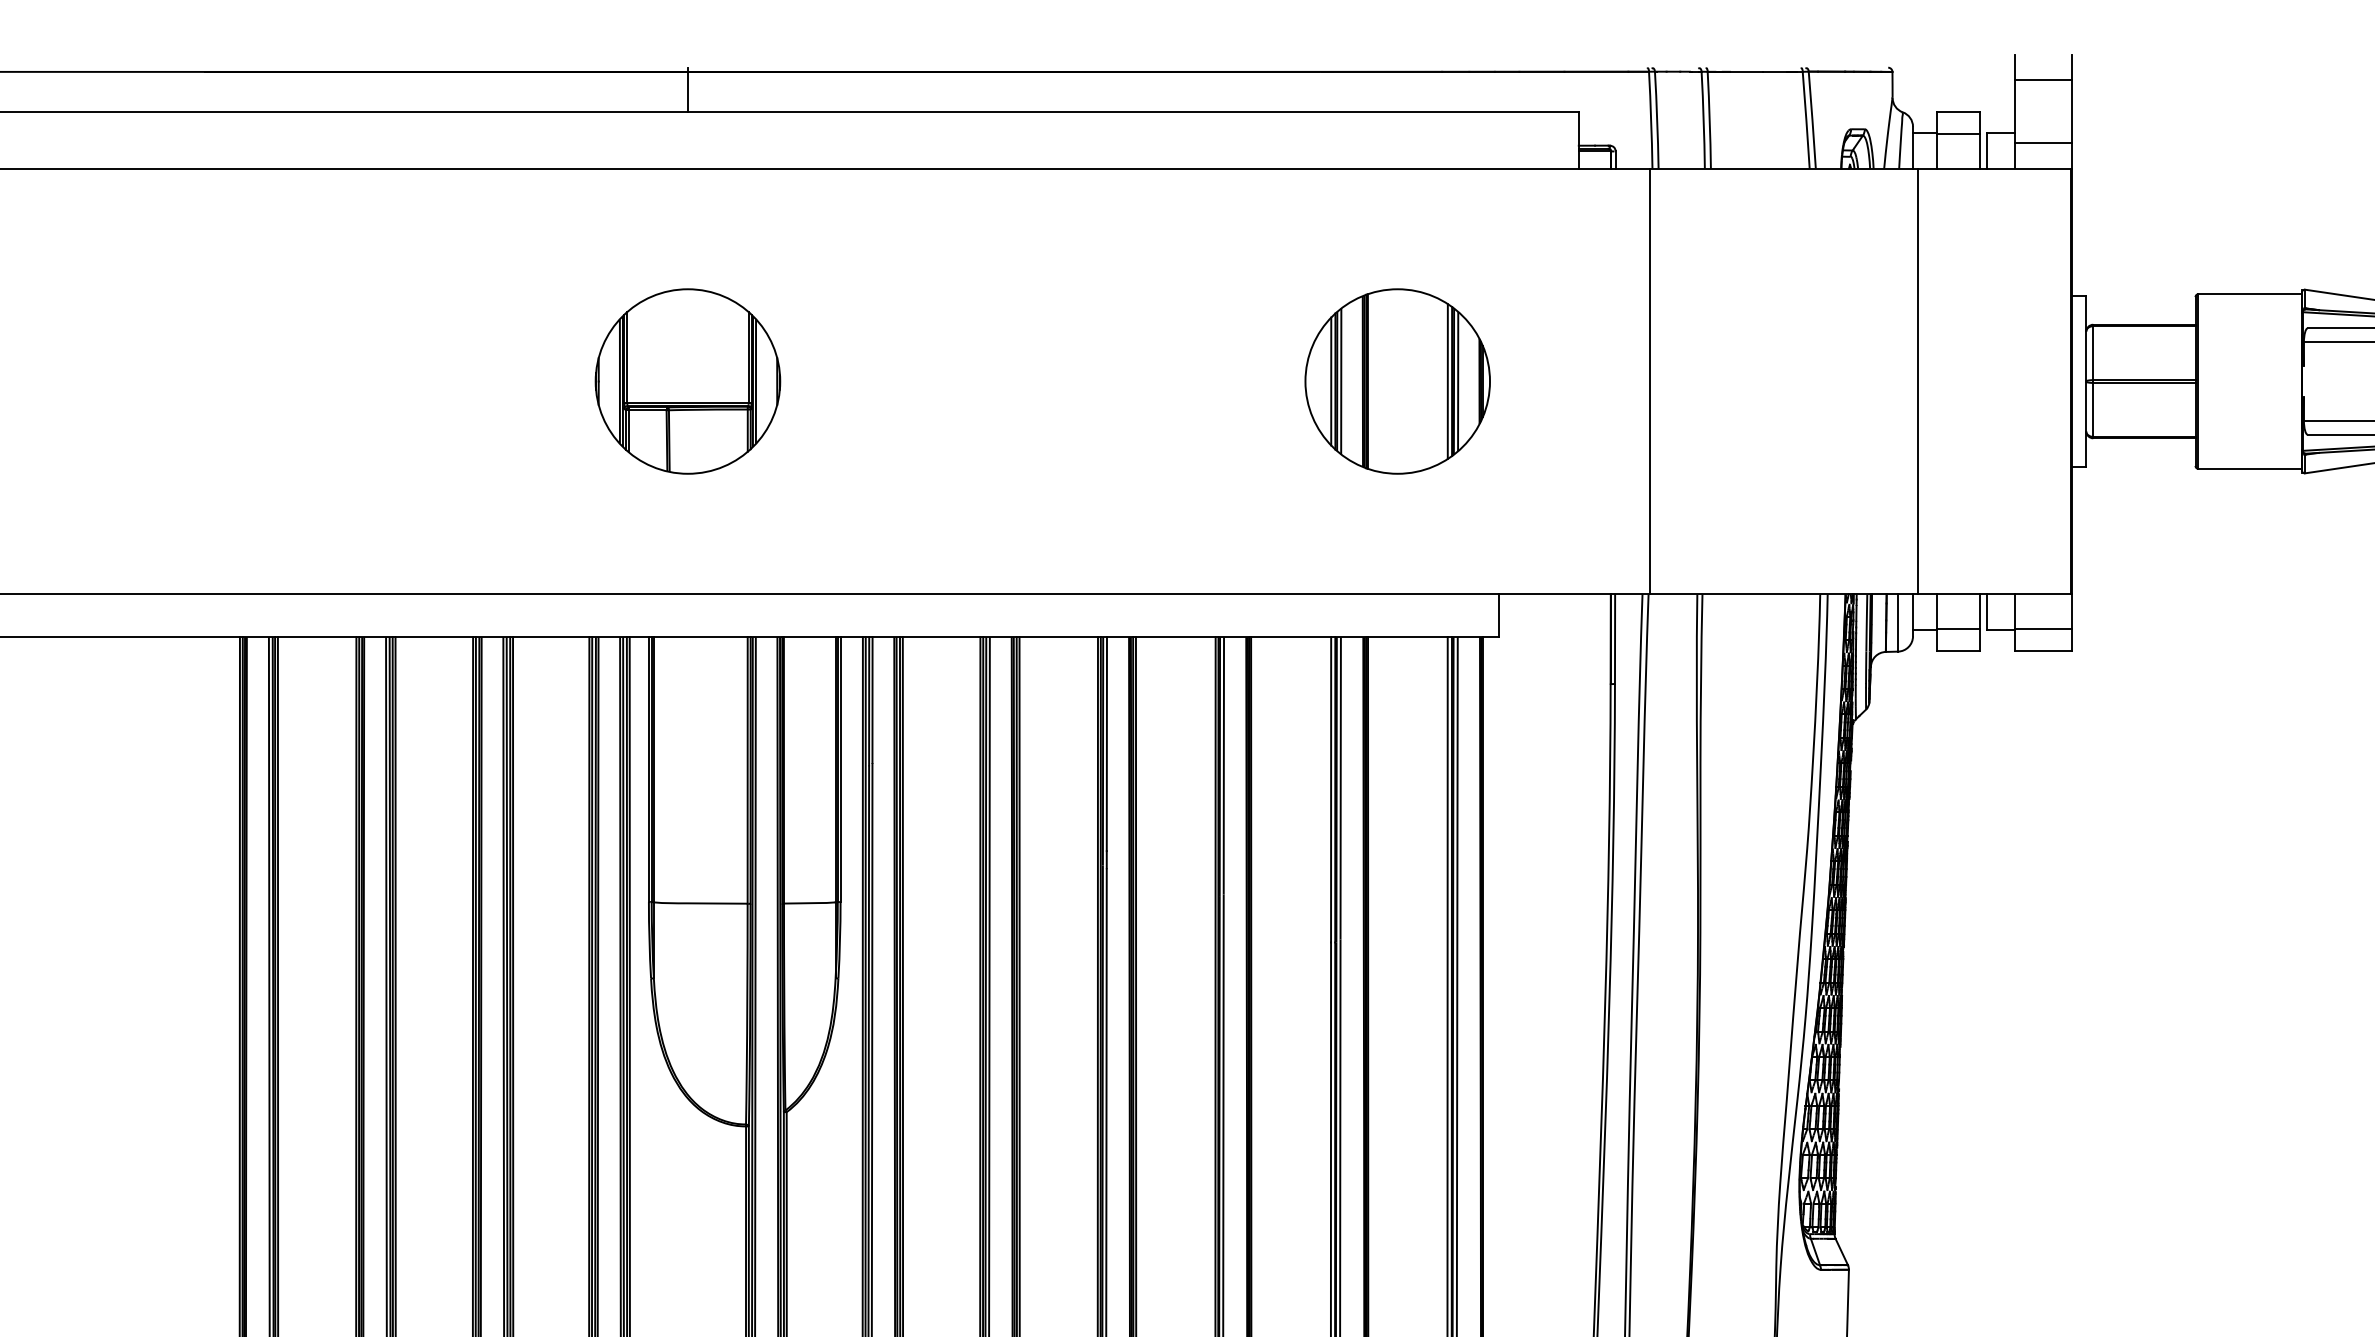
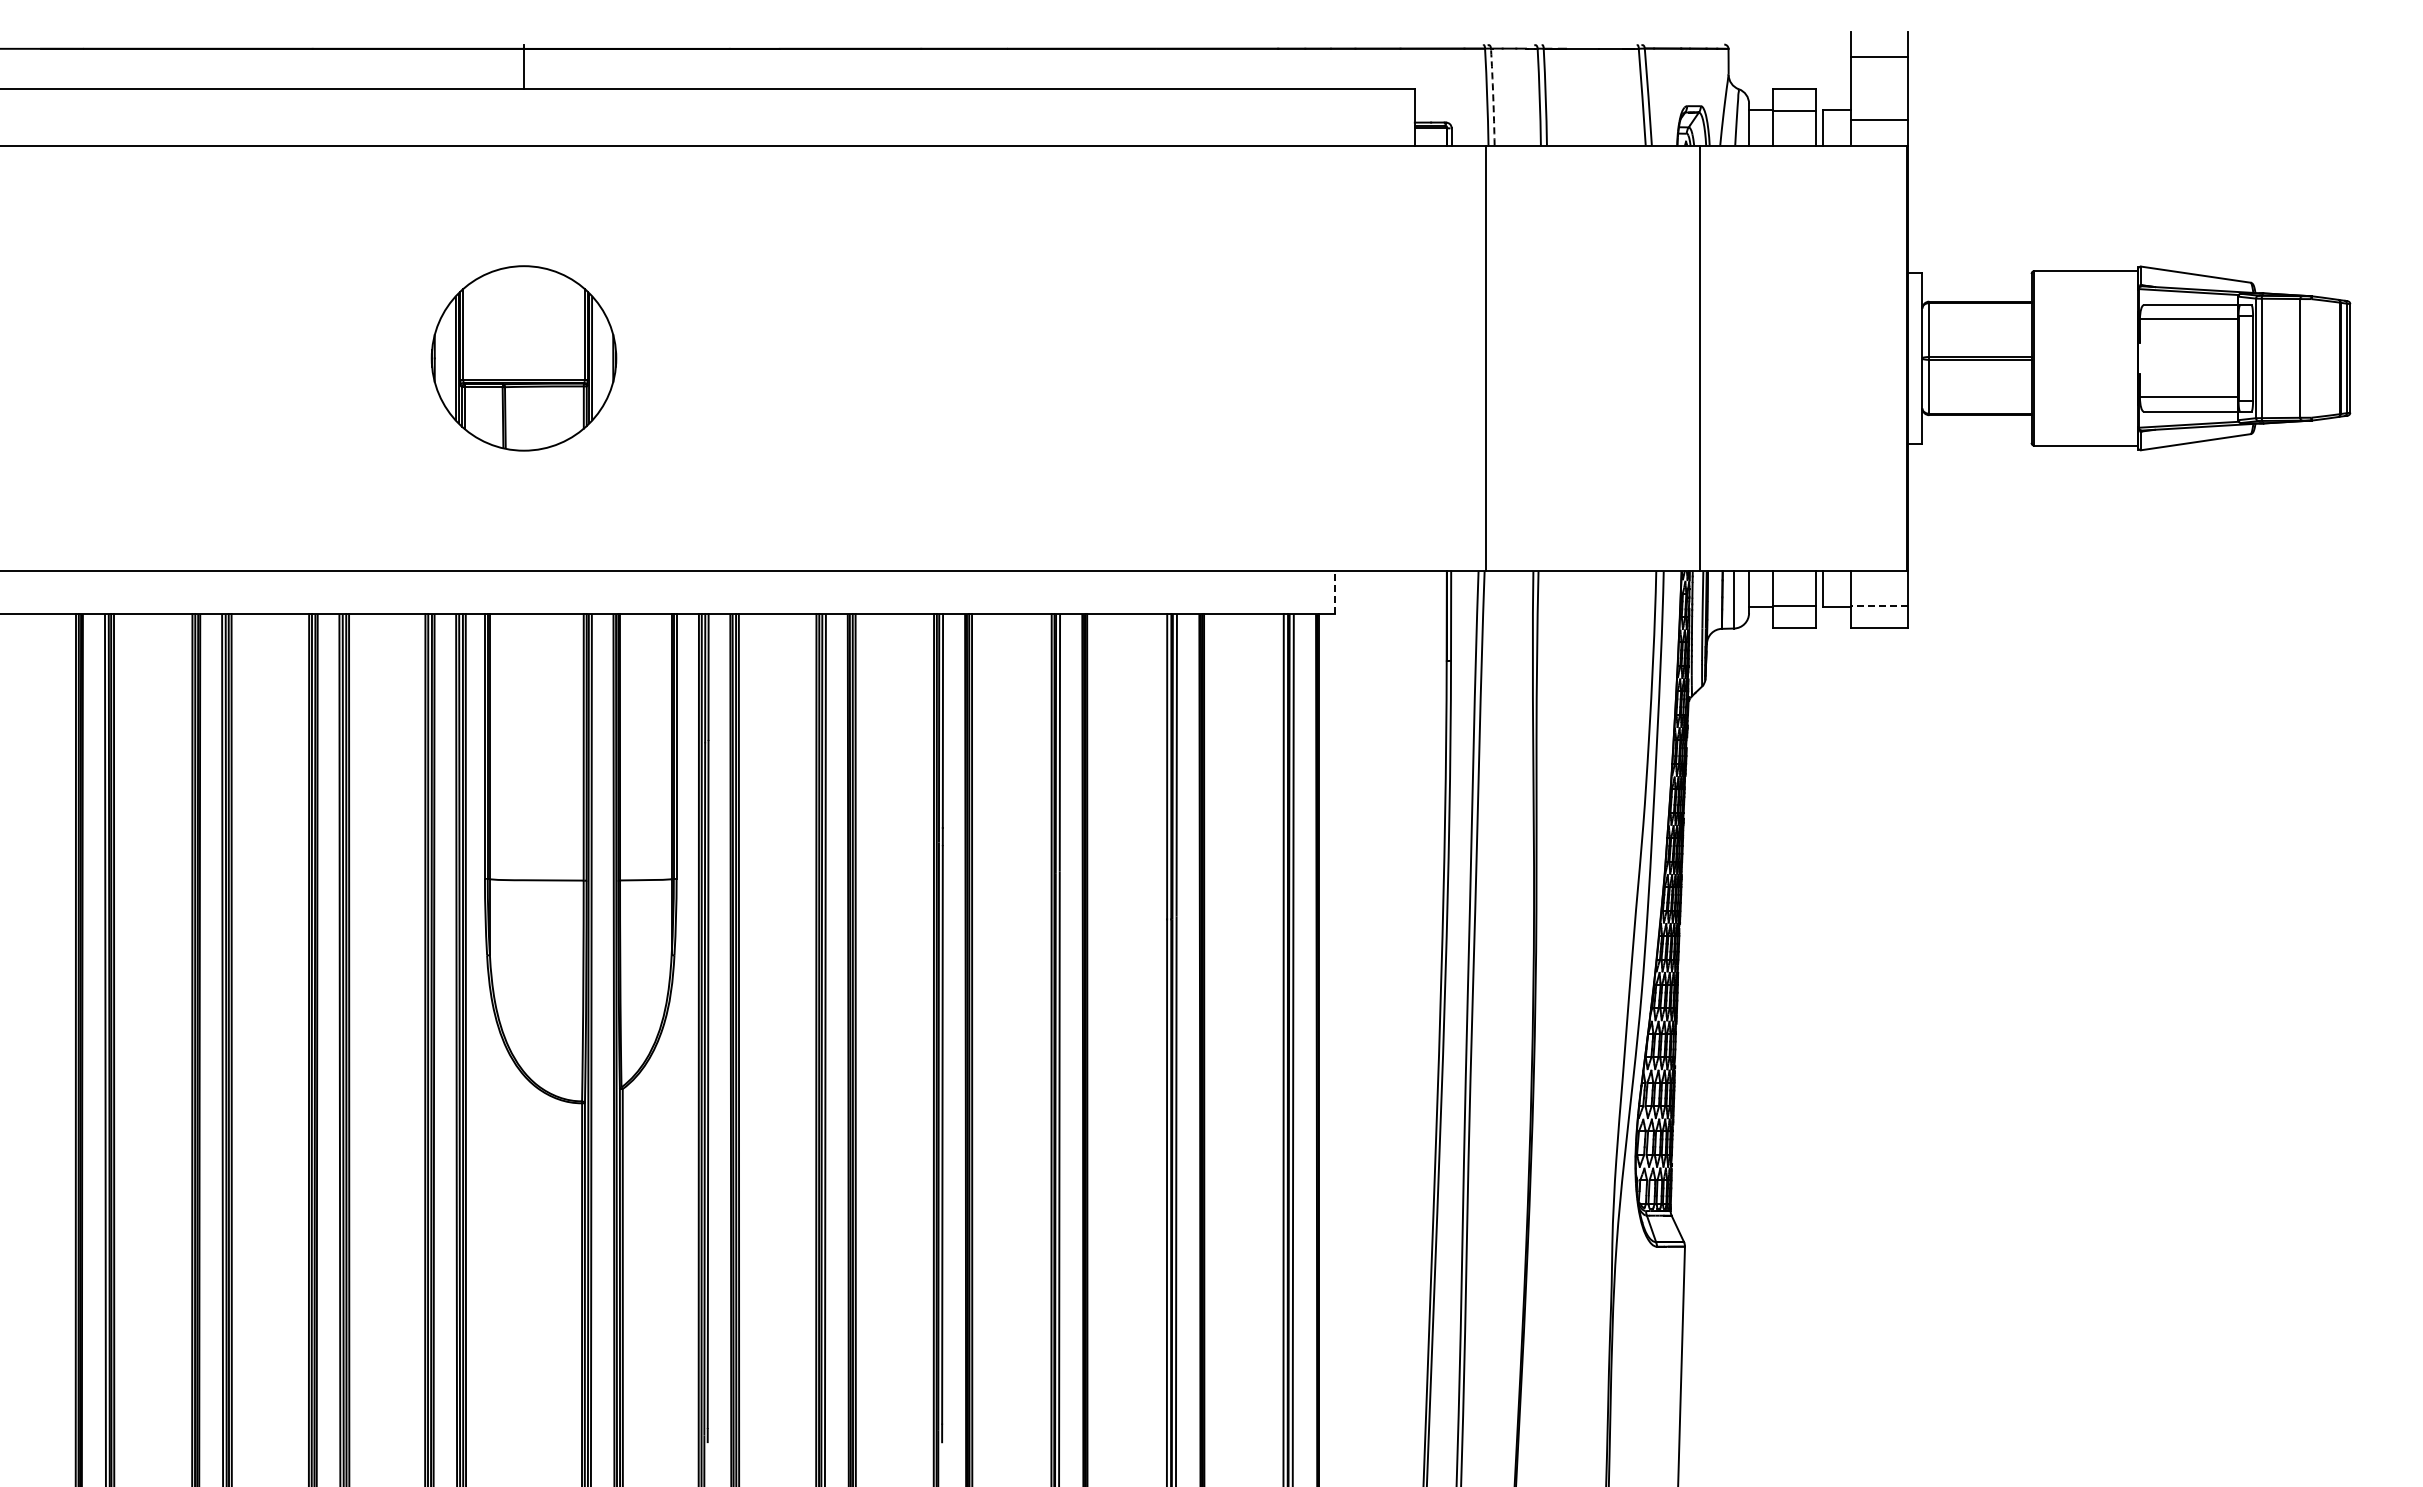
arc: (1657, 119) -> (1493, 96), solid -> dashed
part: (1397, 381) -> (1233, 358), removed
line: (1918, 381) -> (1700, 358), moved
line: (1498, 615) -> (1334, 592), solid -> dashed
line: (2043, 629) -> (1879, 606), solid -> dashed

